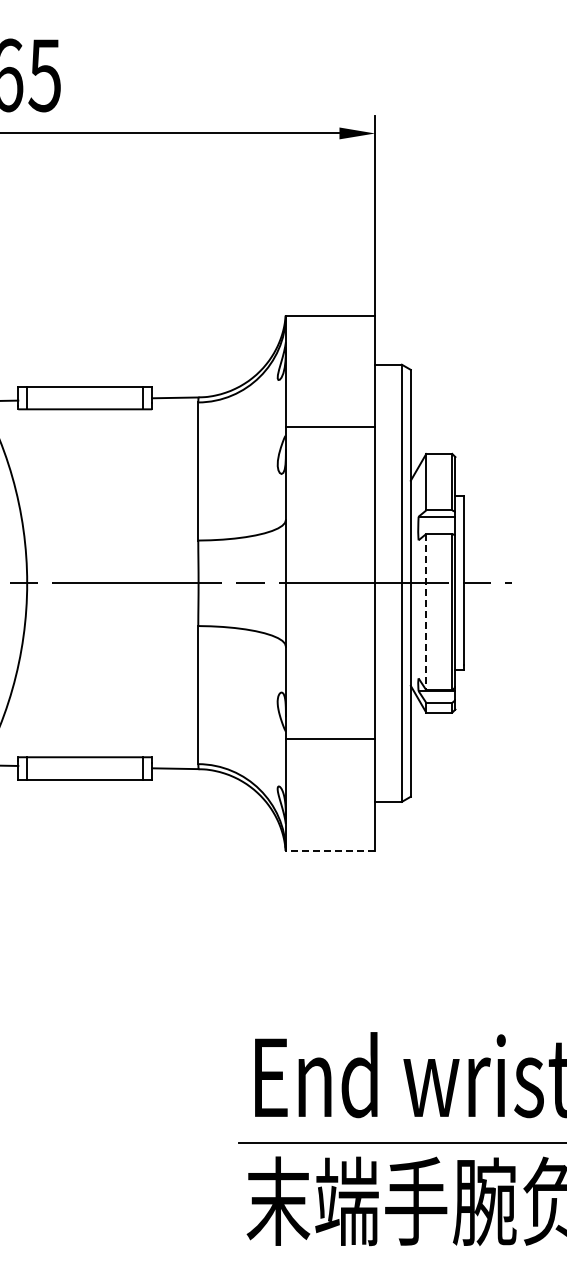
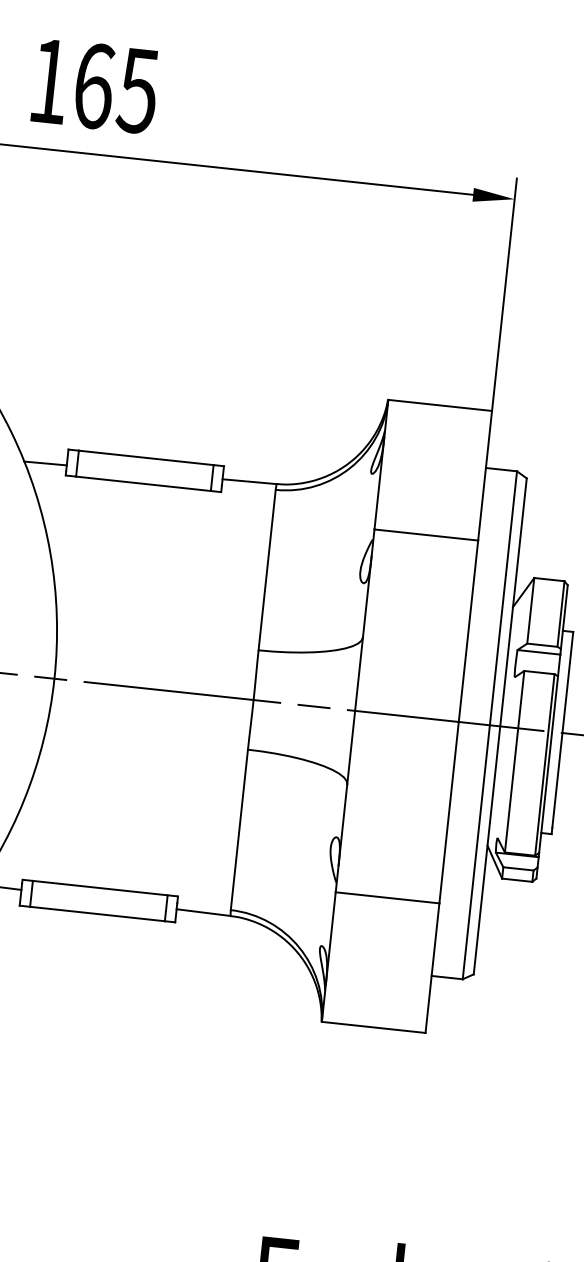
line: (426, 612) -> (514, 762), dashed -> solid
line: (330, 850) -> (373, 1026), dashed -> solid

